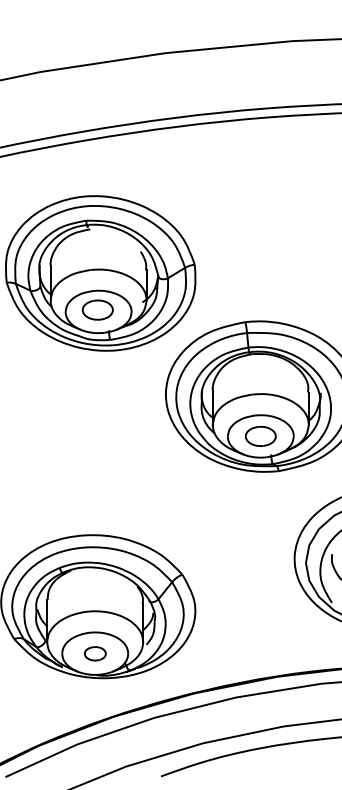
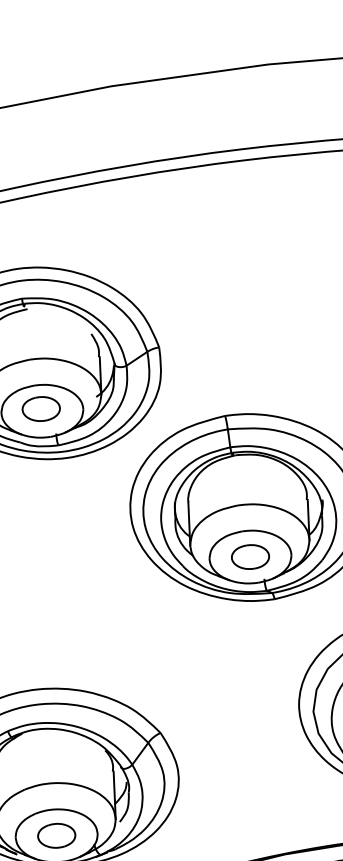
part: (95, 653) -> (57, 835), size x1.43

